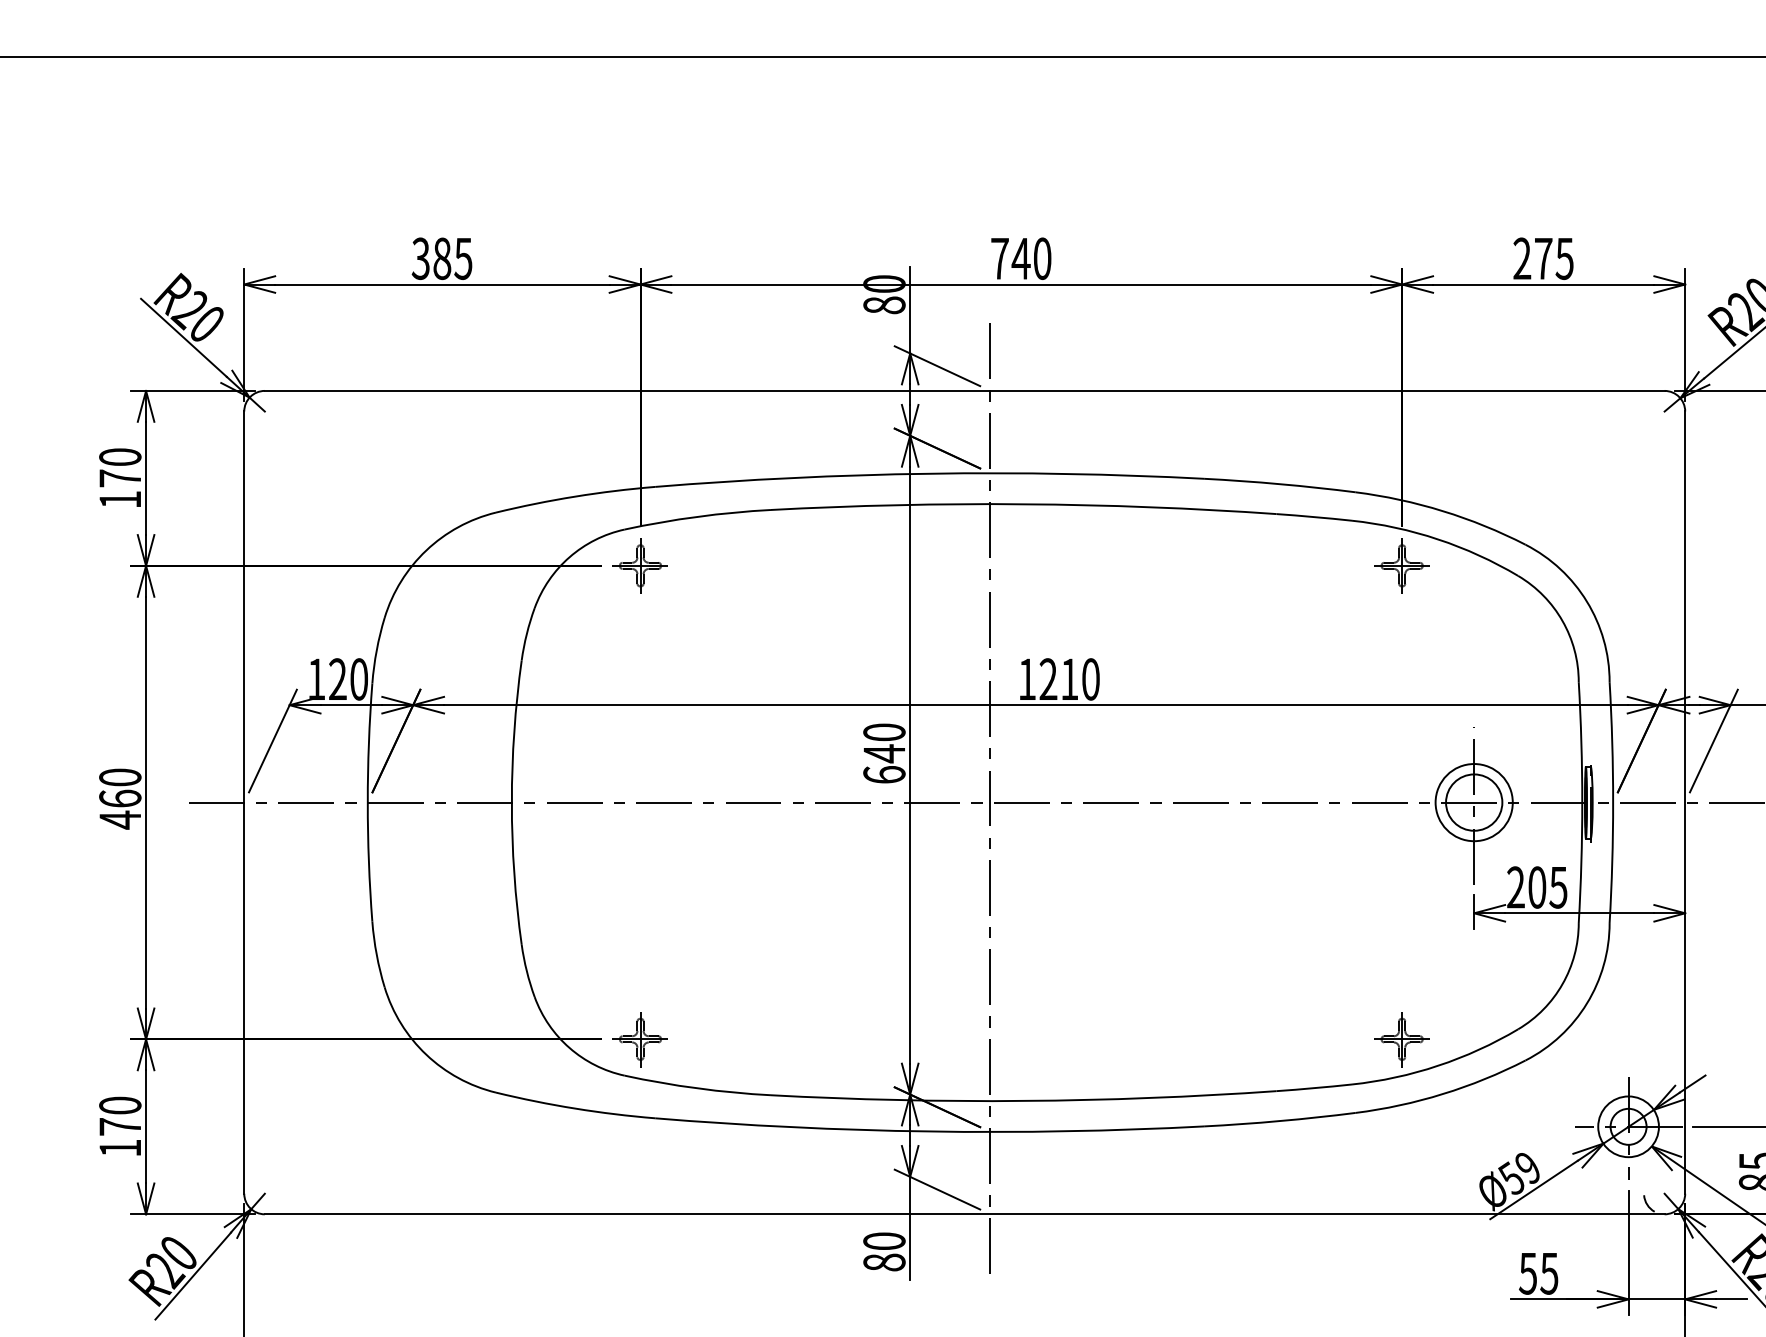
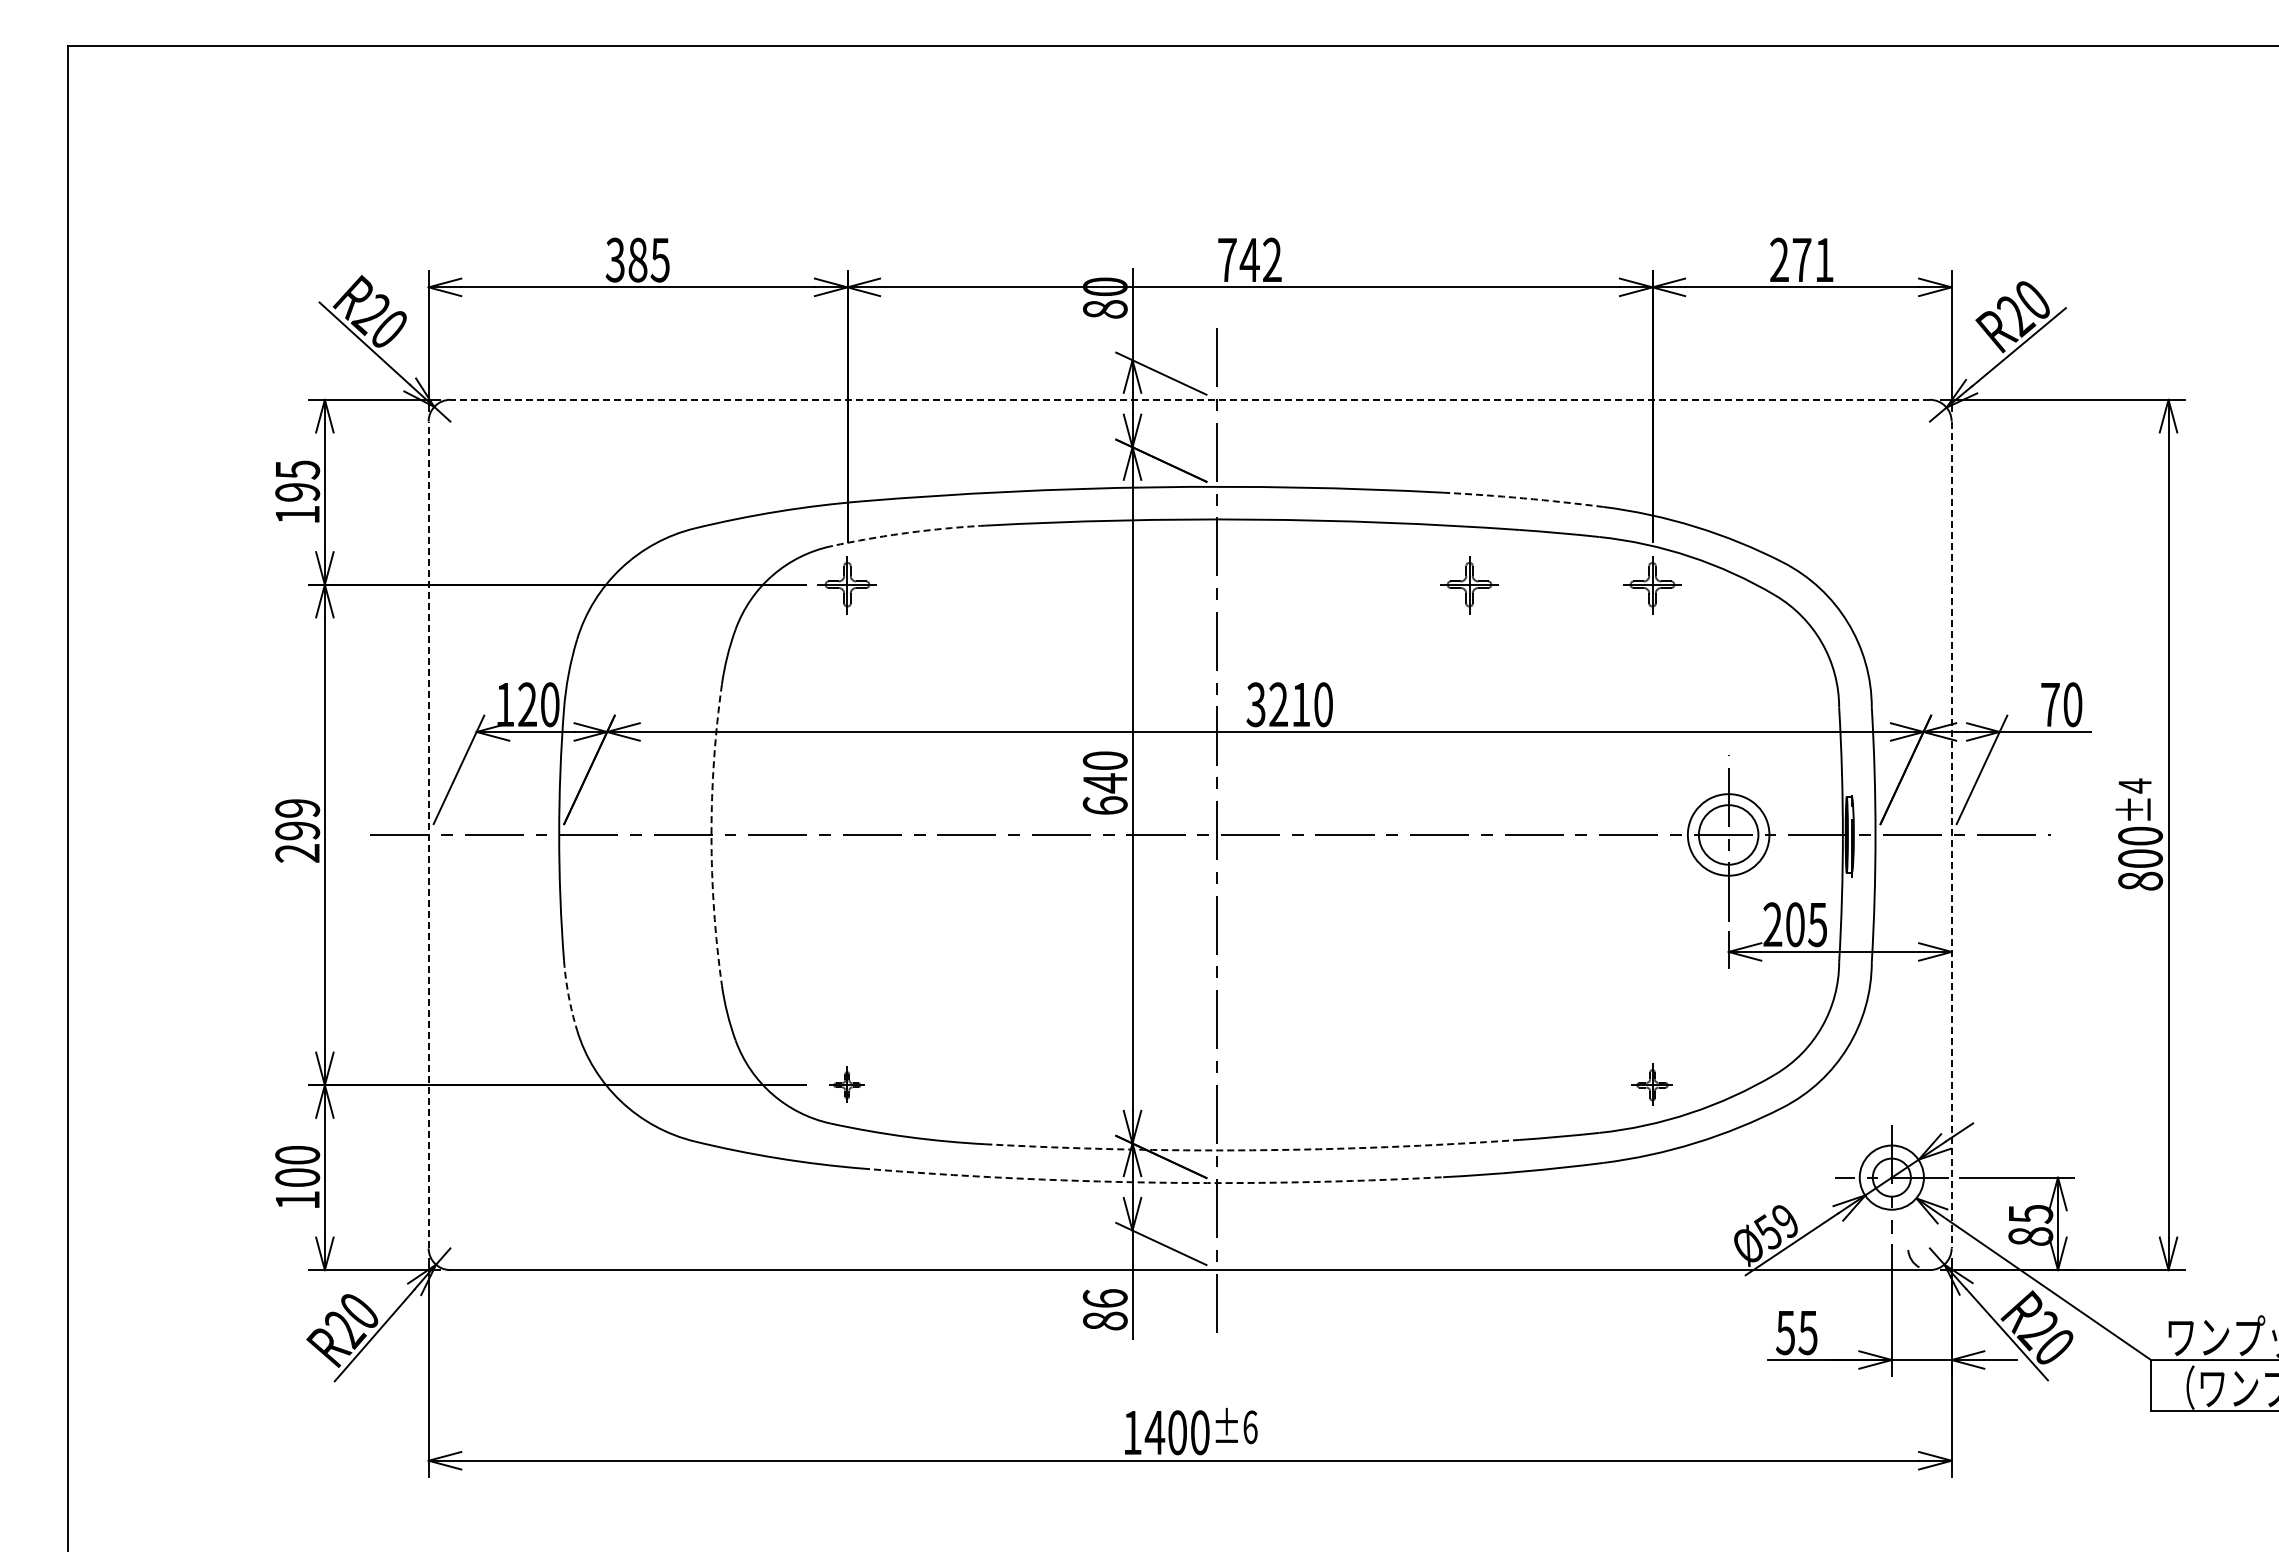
text: (1042, 258) -> (1272, 259), 740 -> 742
text: (1563, 259) -> (1823, 260), 275 -> 271
line: (965, 390) -> (1190, 399), solid -> dashed
text: (120, 467) -> (297, 480), 170 -> 195
arc: (1280, 484) -> (1523, 498), solid -> dashed
arc: (697, 516) -> (907, 532), solid -> dashed
part: (1229, 566) -> (1469, 585), added
text: (1026, 679) -> (1255, 704), 1210 -> 3210
text: (120, 799) -> (297, 831), 460 -> 299
line: (244, 802) -> (428, 834), solid -> dashed
arc: (511, 802) -> (711, 834), solid -> dashed
line: (1685, 803) -> (1951, 835), solid -> dashed
arc: (376, 954) -> (568, 995), solid -> dashed
part: (639, 1039) -> (846, 1085), size x0.6
part: (1402, 1039) -> (1652, 1085), size x0.7
arc: (1023, 1101) -> (1252, 1150), solid -> dashed
text: (120, 1126) -> (297, 1177), 170 -> 100
arc: (929, 1131) -> (1152, 1182), solid -> dashed
text: (883, 1241) -> (1104, 1298), 80 -> 86

